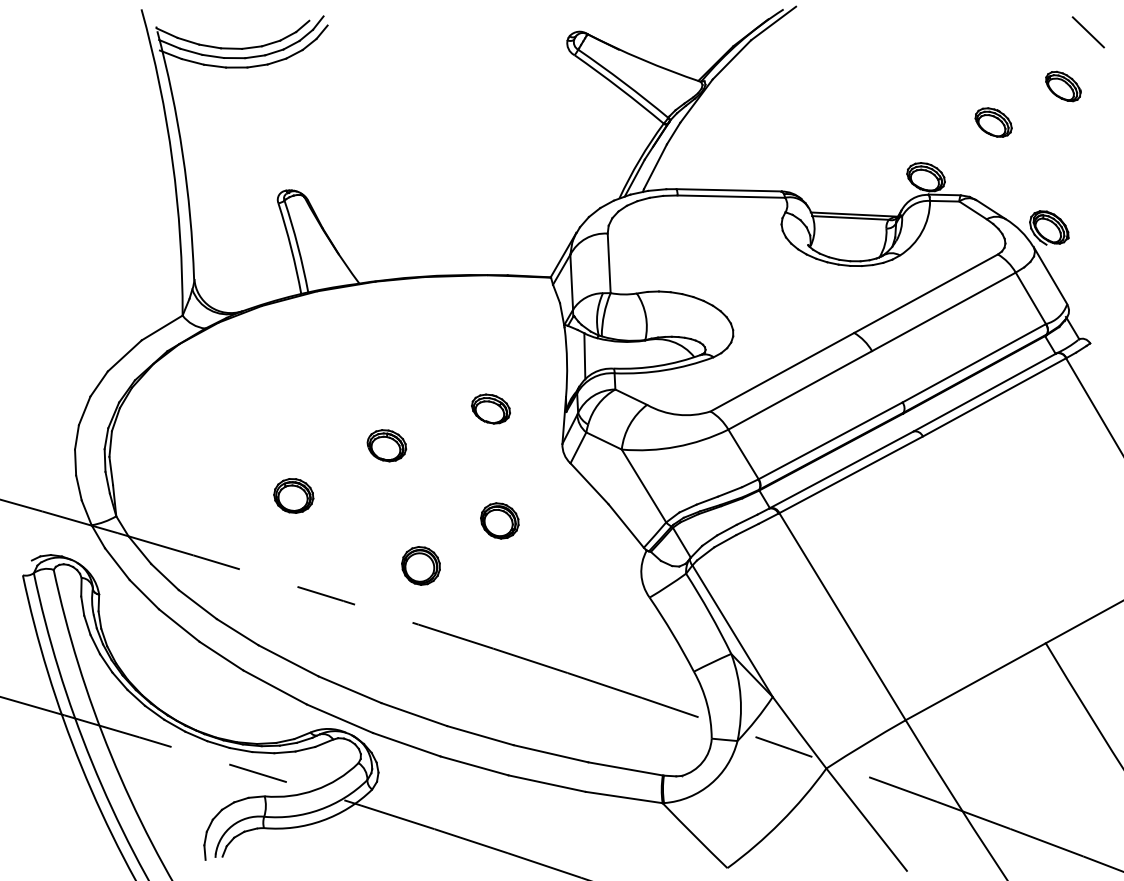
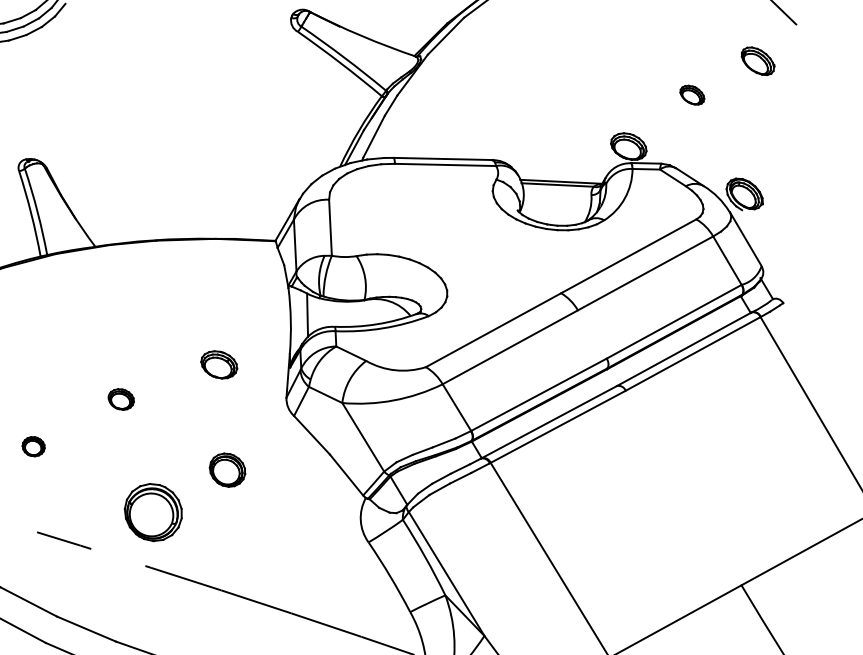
part: (993, 122) -> (692, 95), size x0.7
part: (386, 445) -> (120, 399), size x0.7
part: (293, 495) -> (33, 446), size x0.6
part: (420, 565) -> (152, 512), size x1.6

